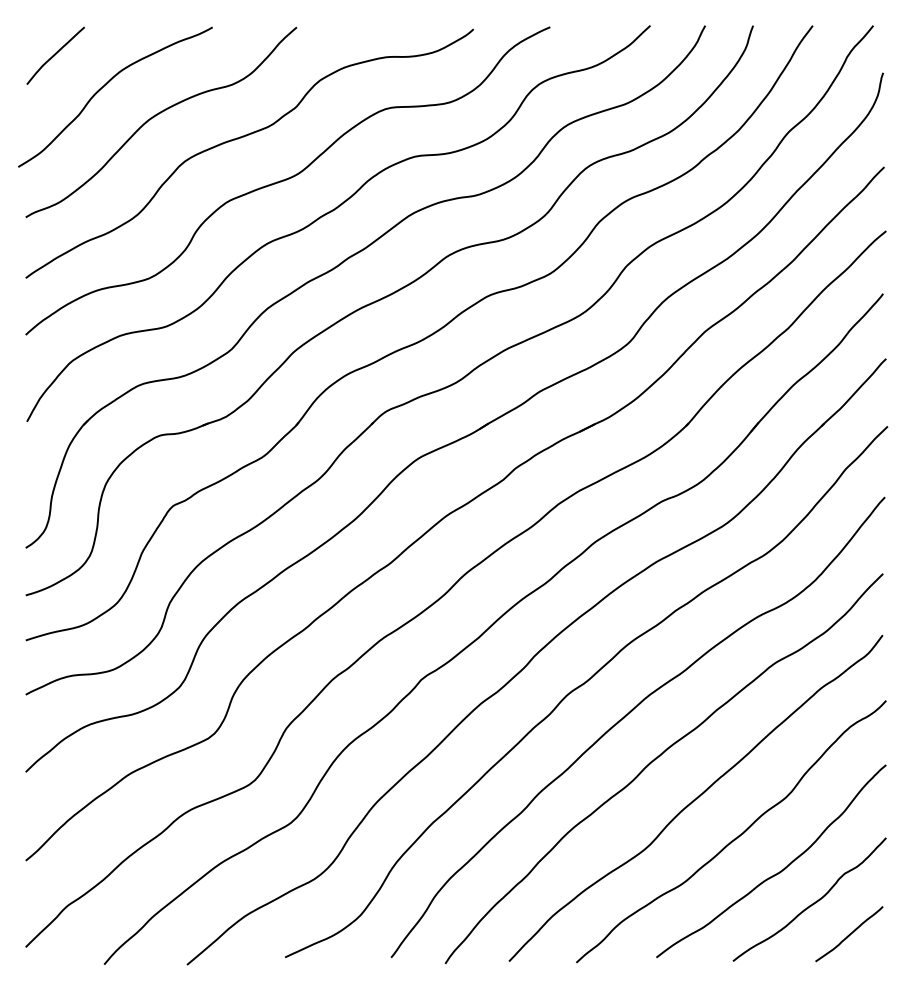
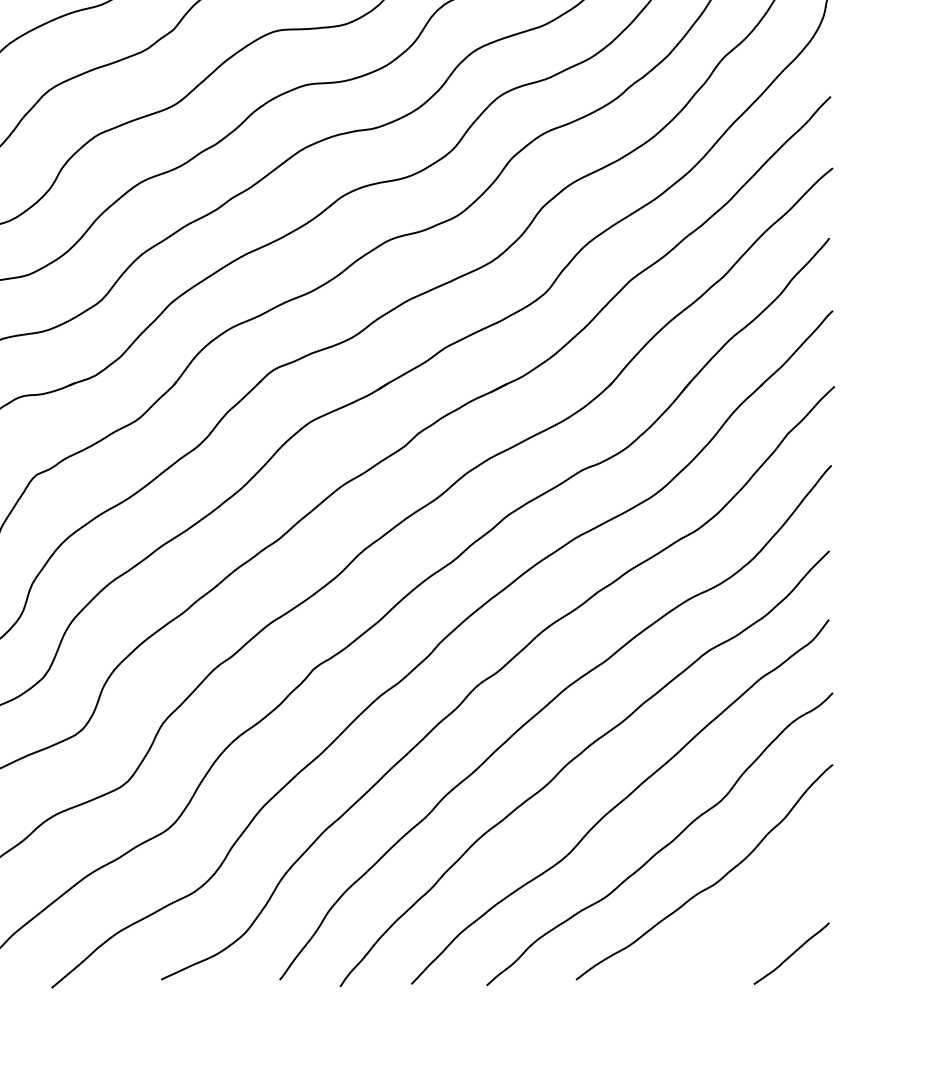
curve: (813, 902) -> (751, 918), removed

